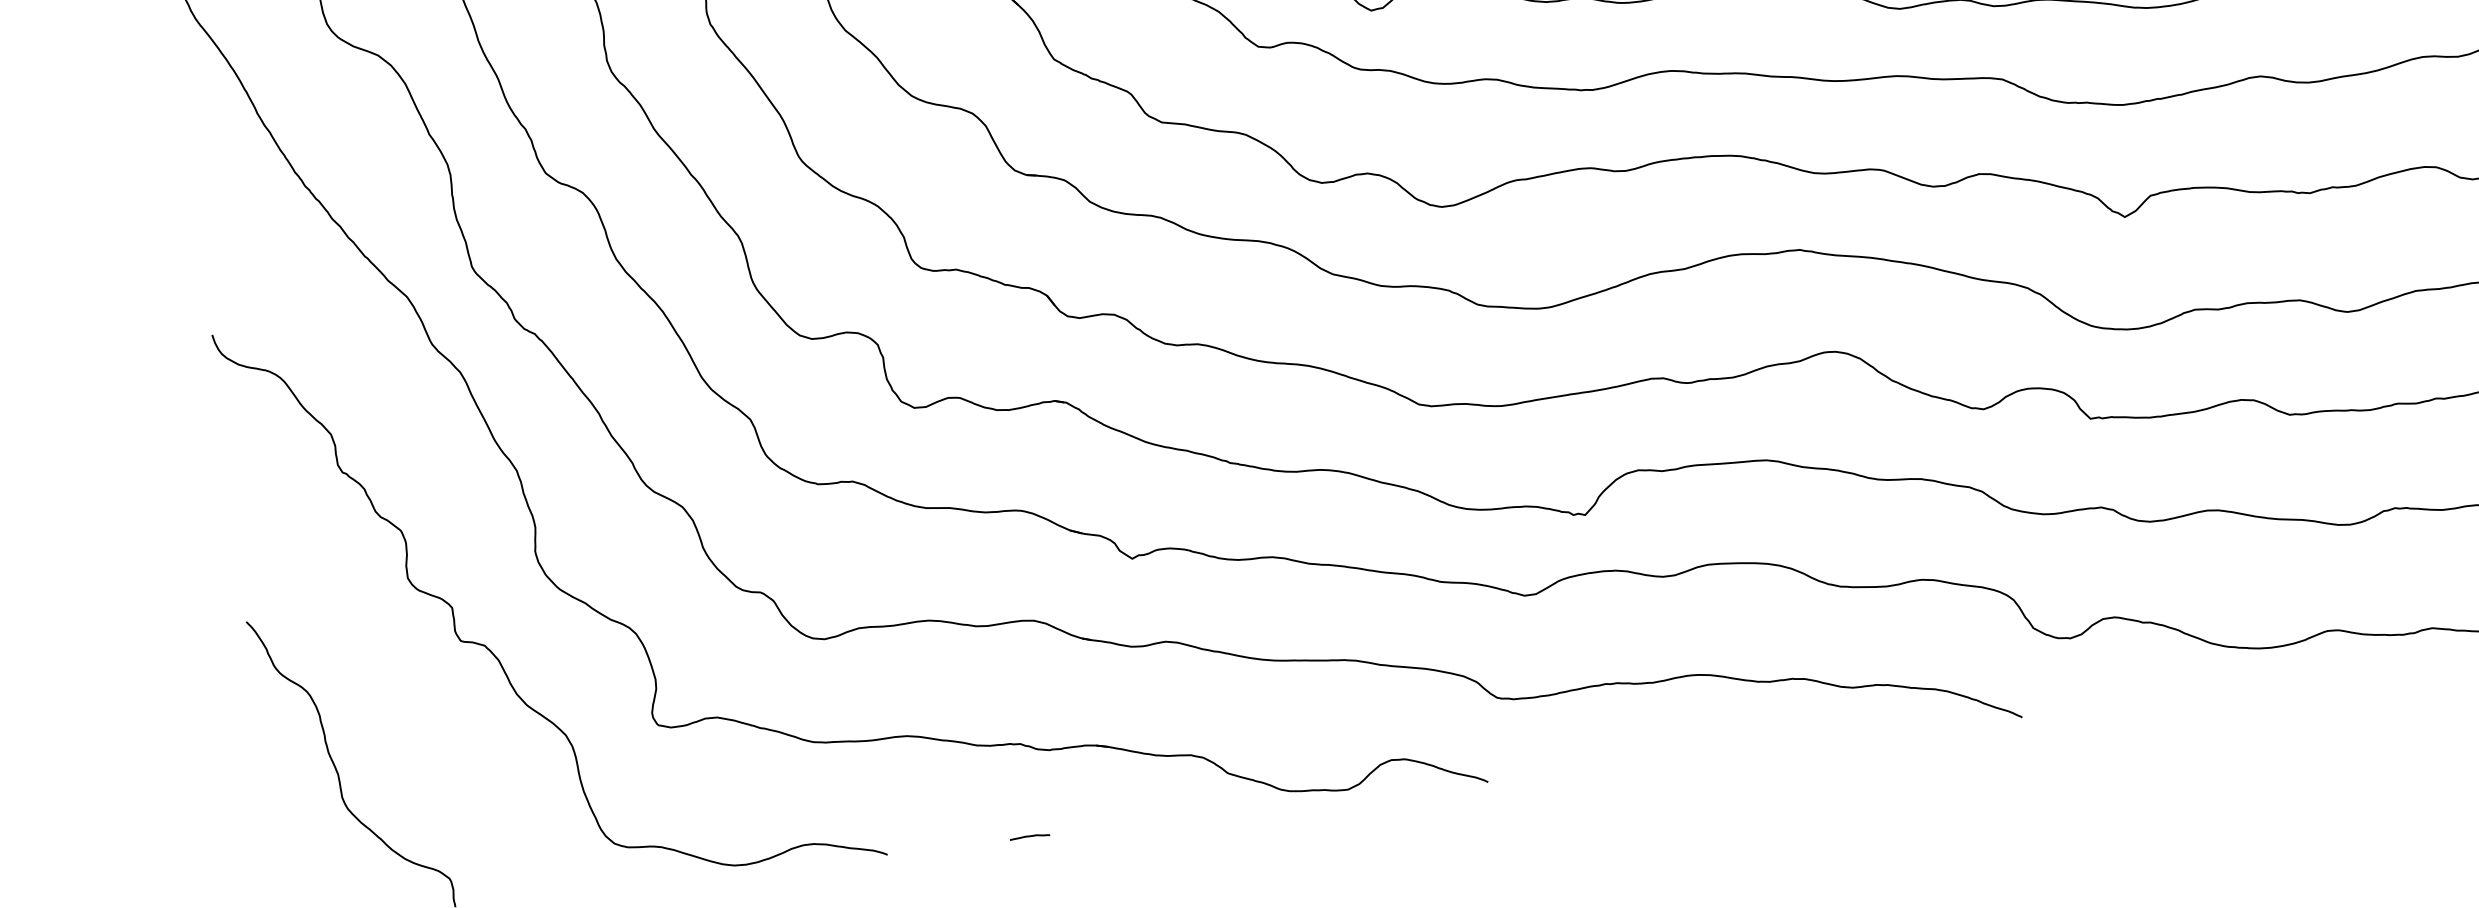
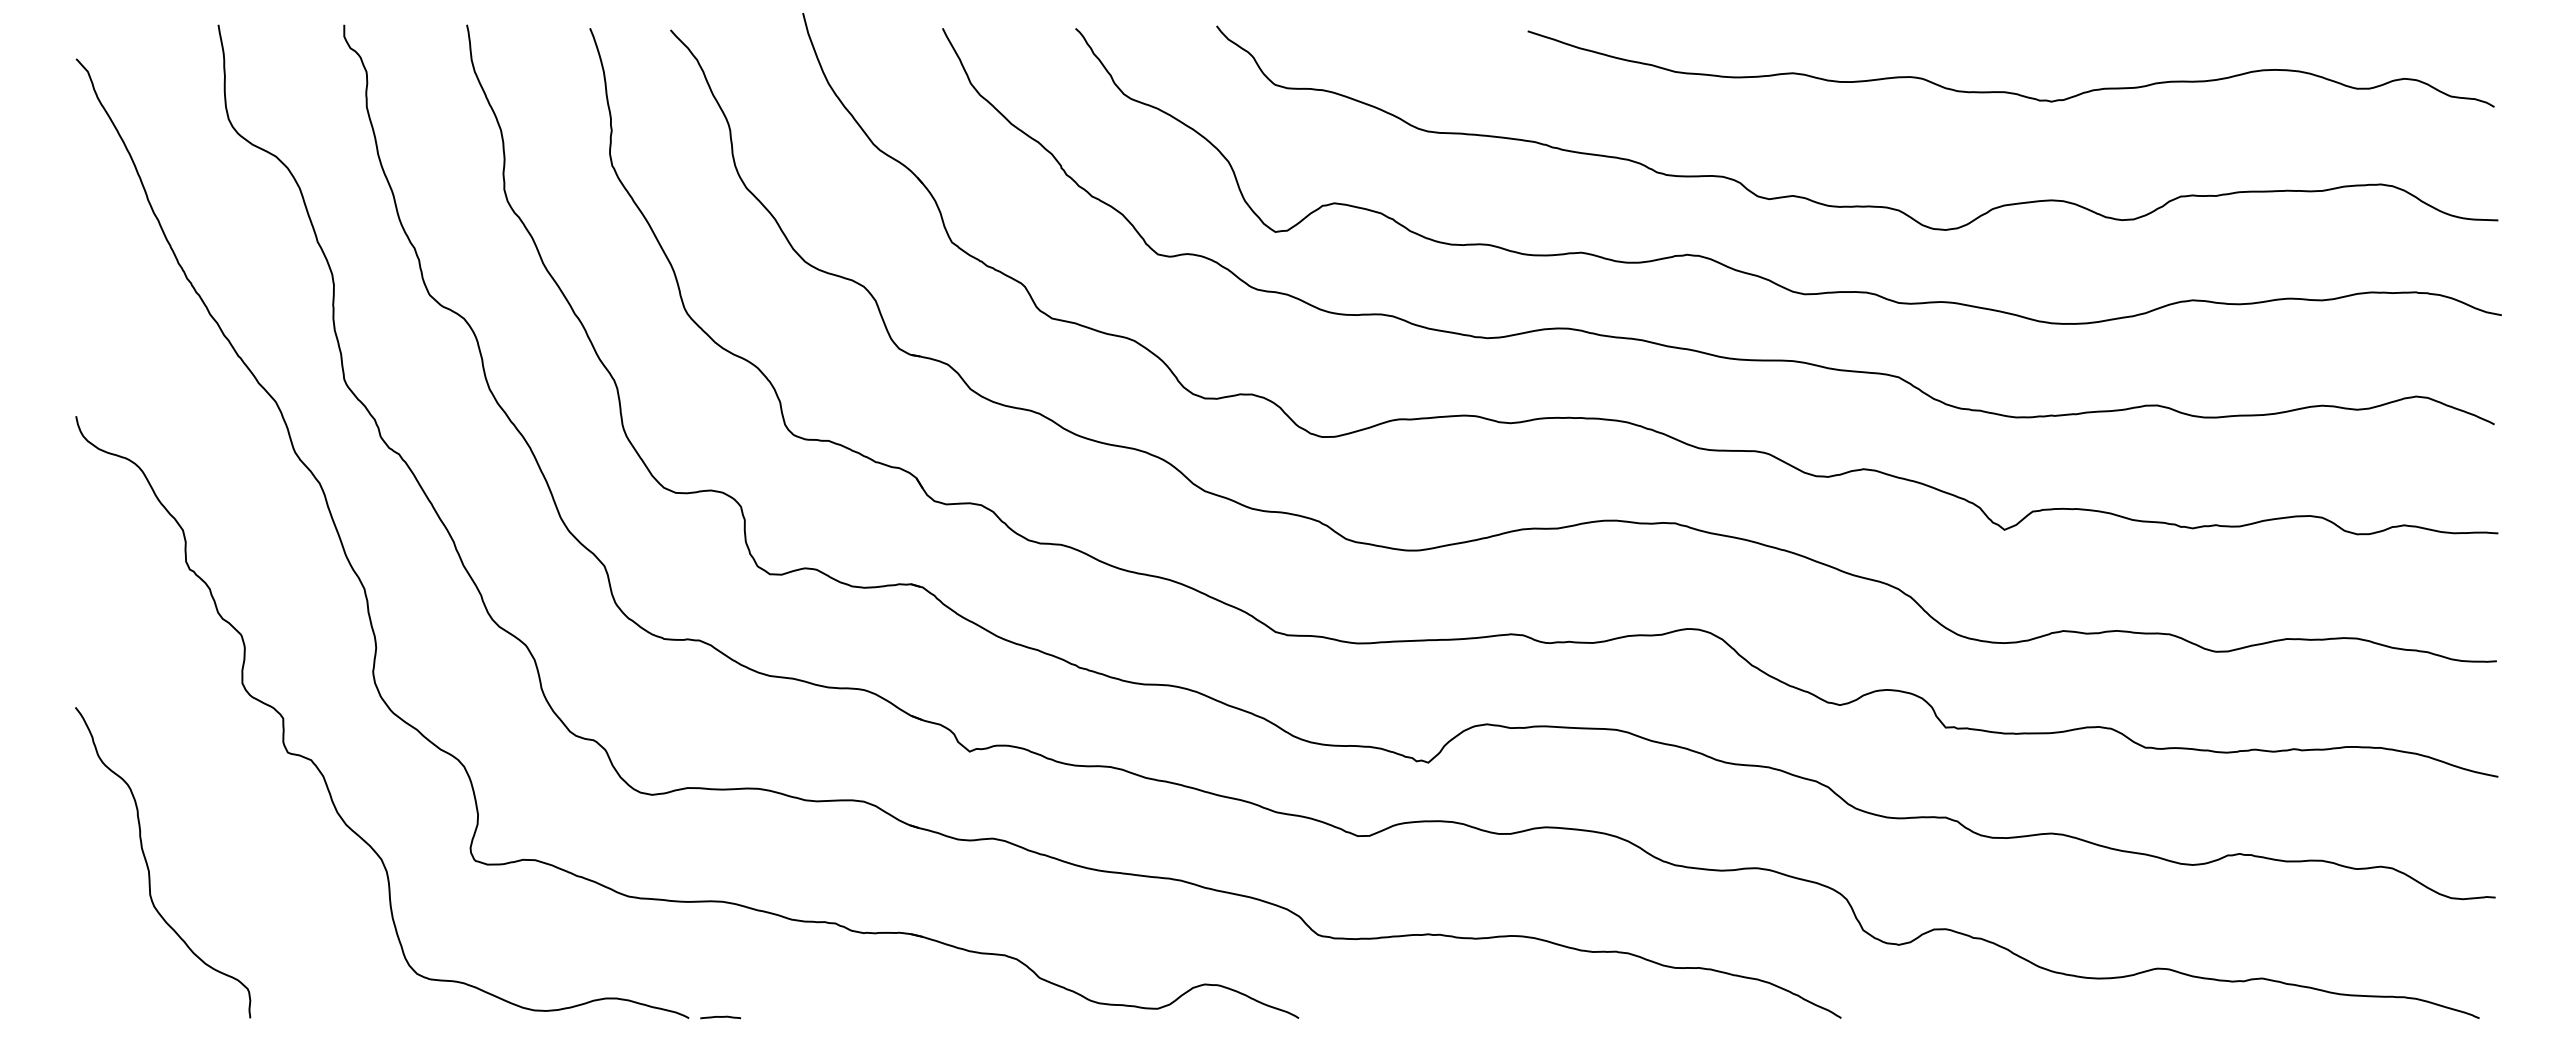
curve: (1029, 836) -> (720, 1017), moved

